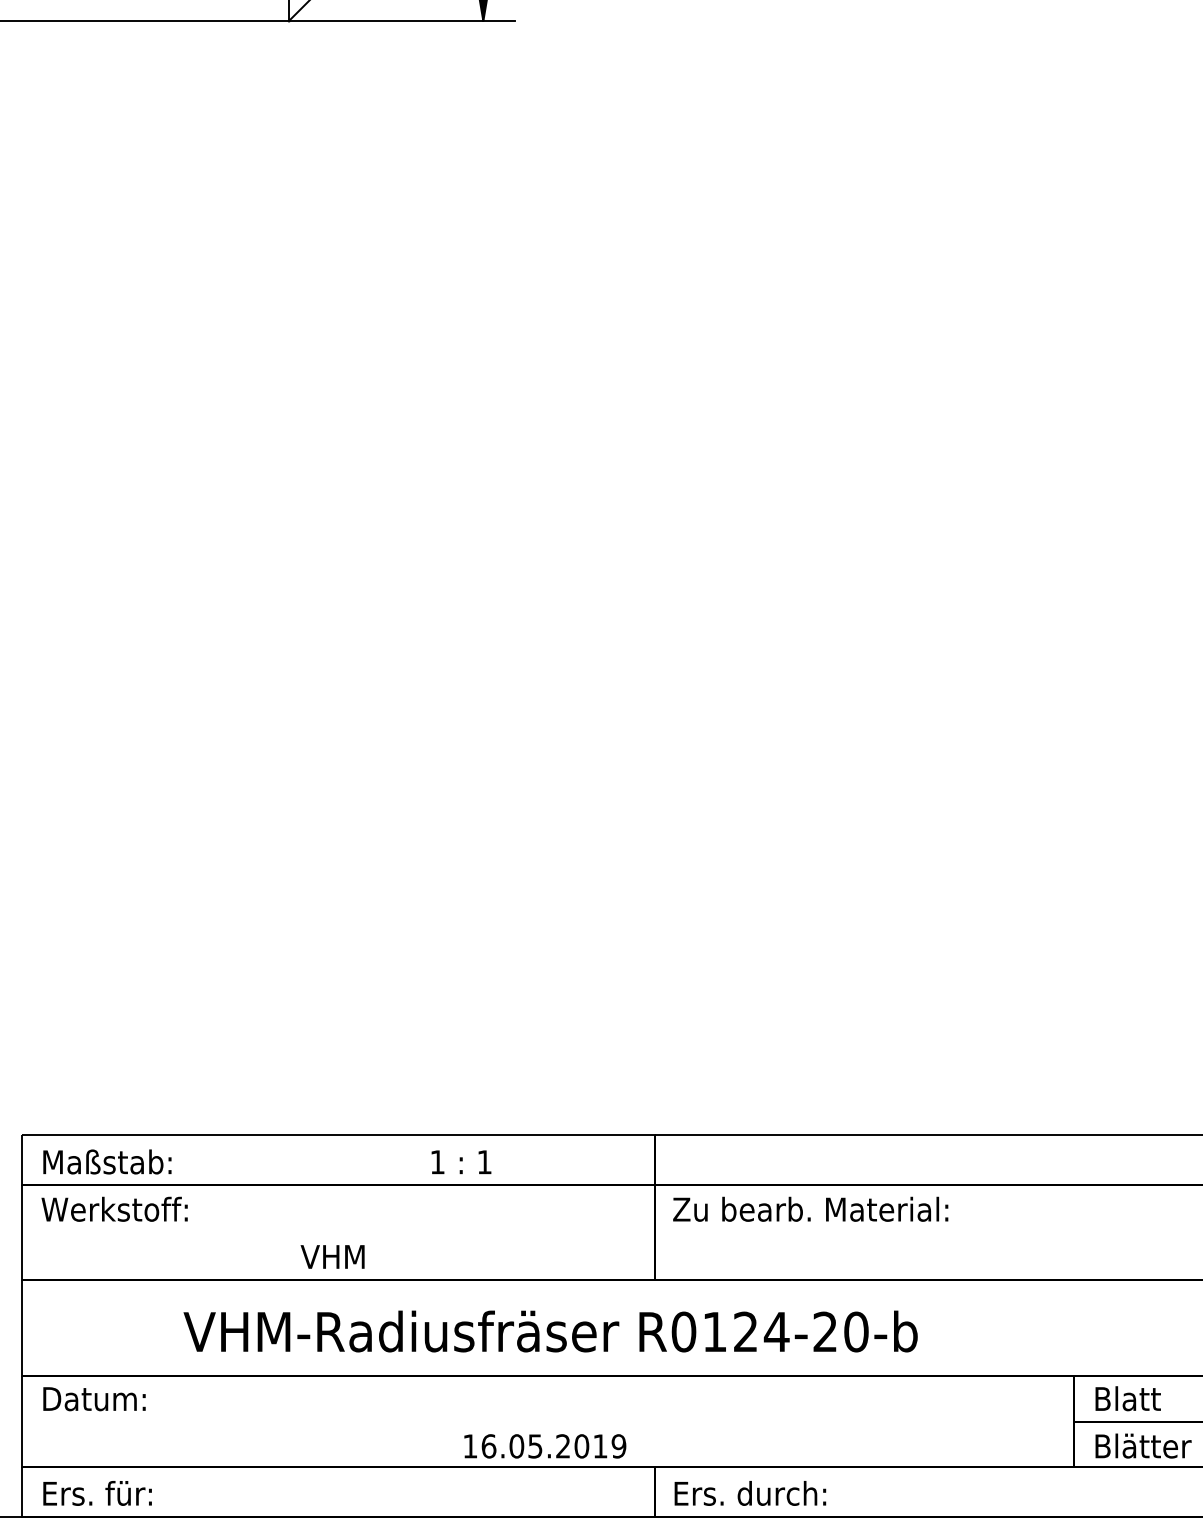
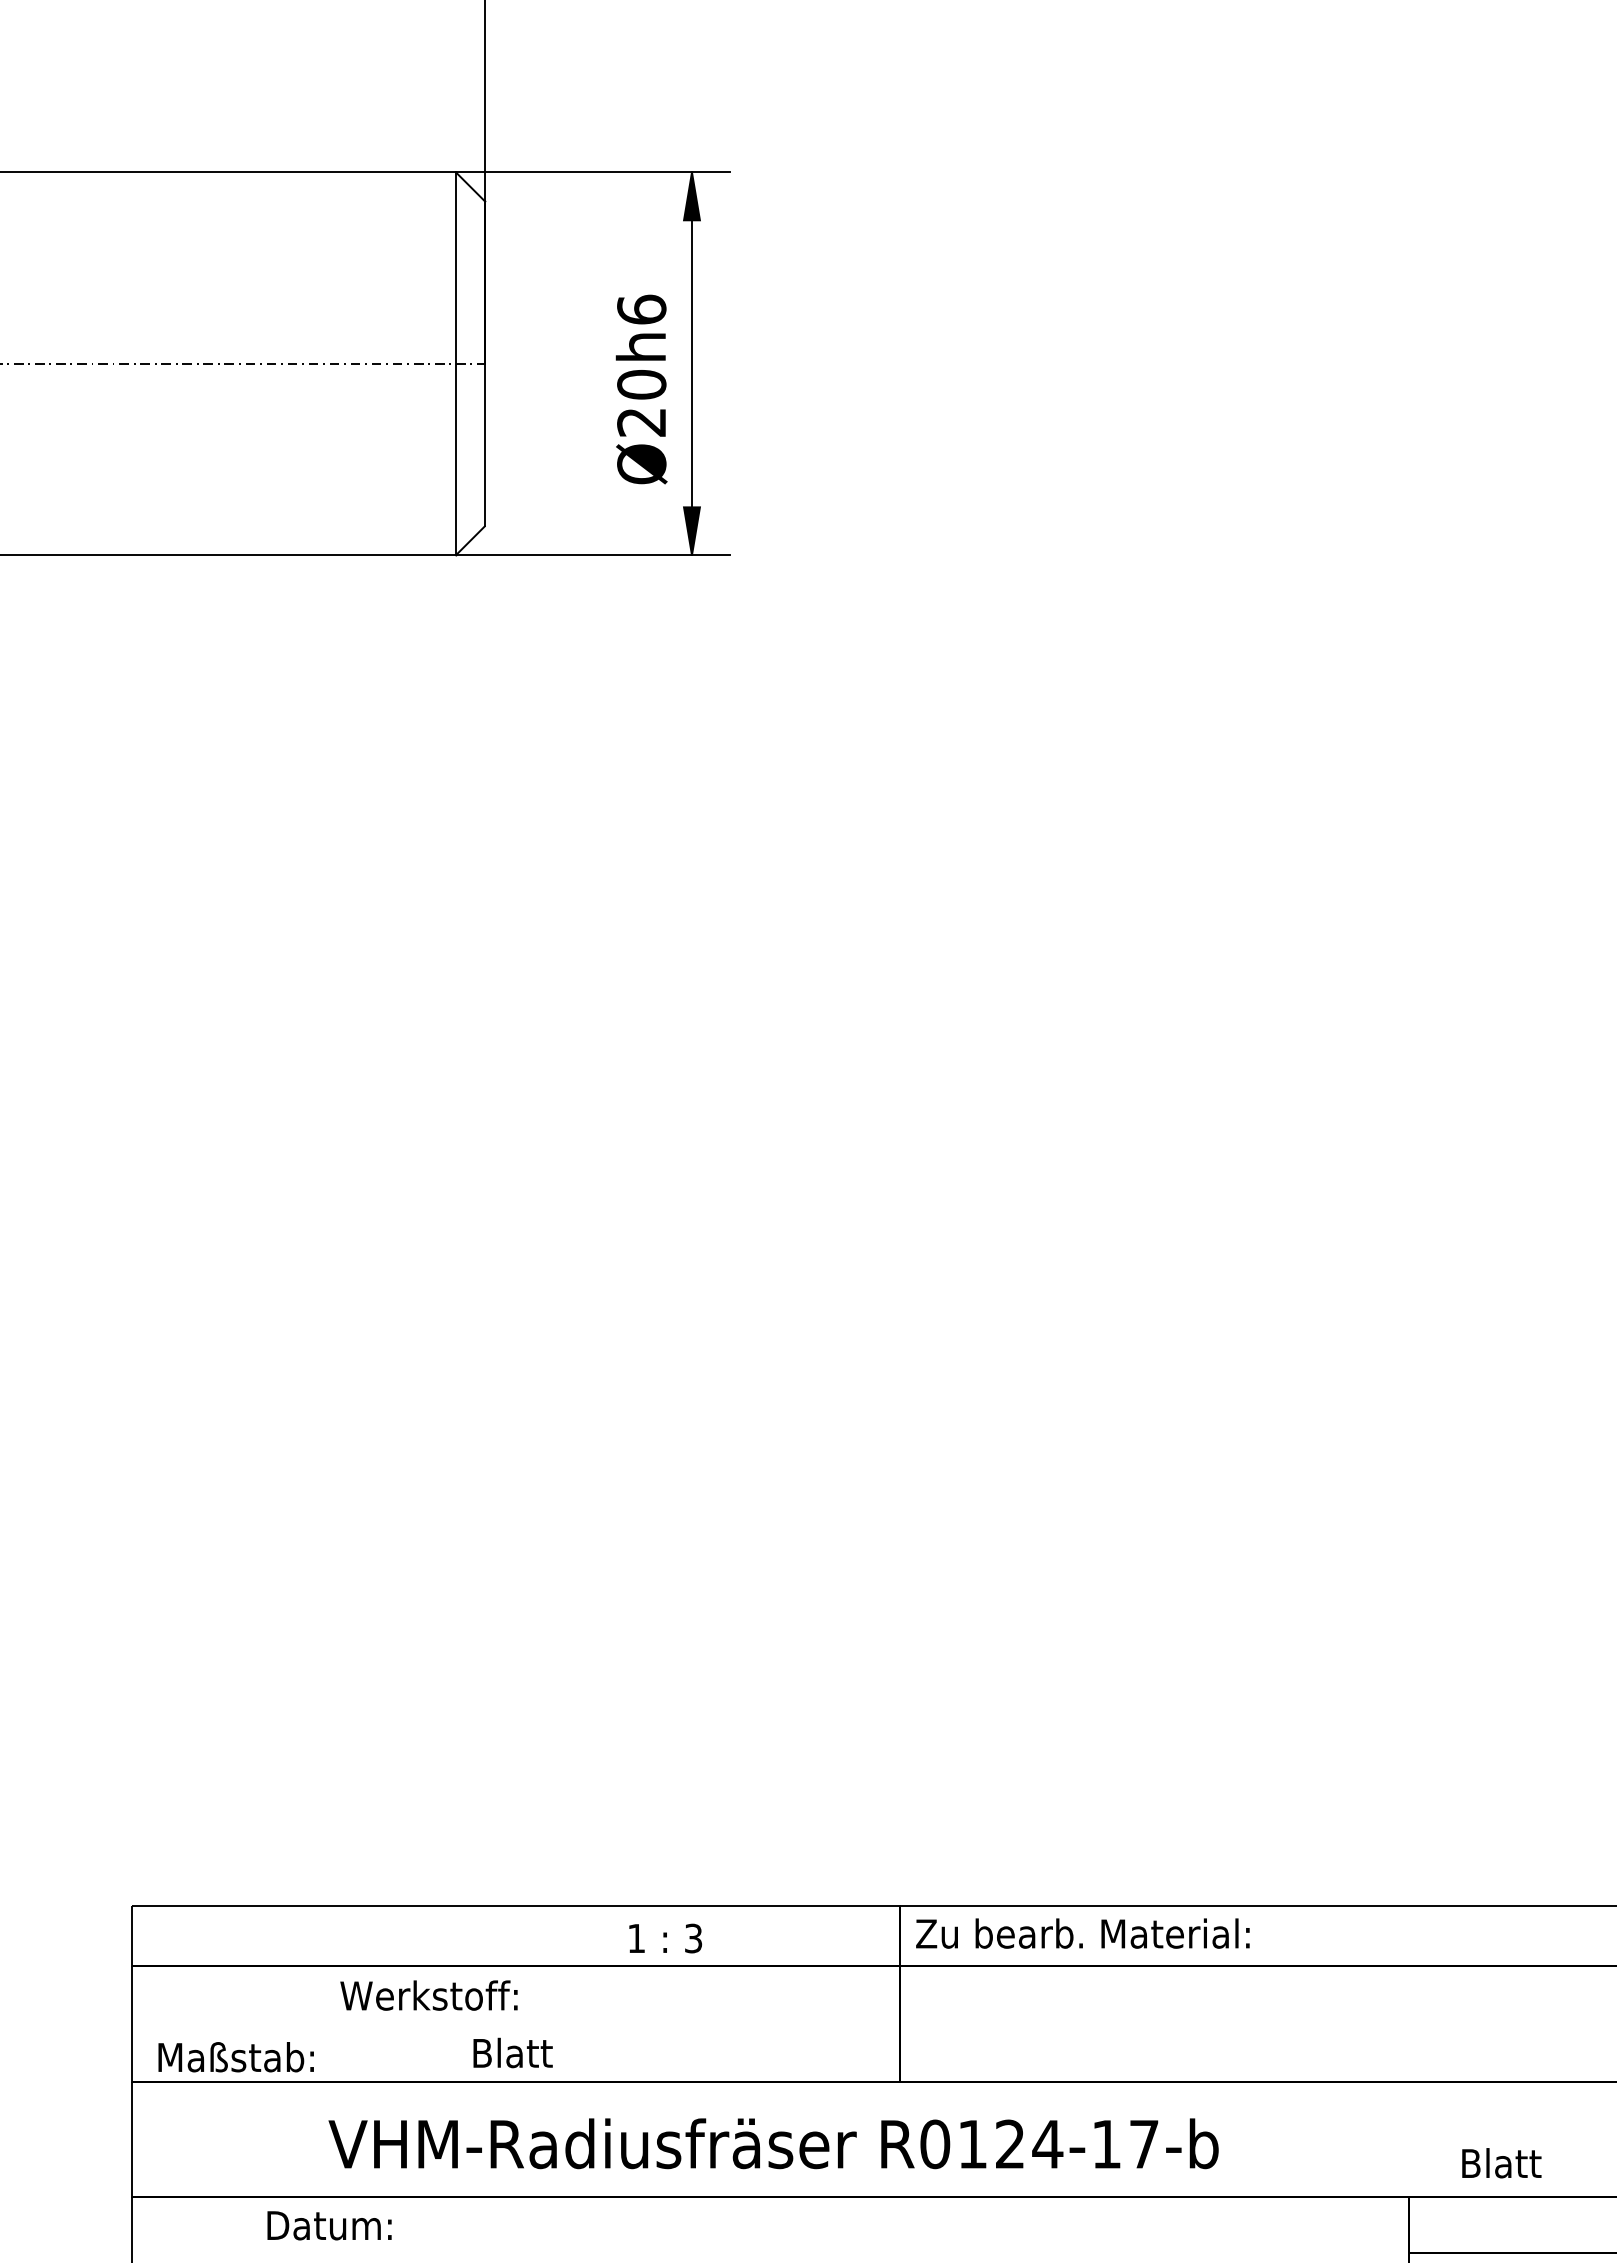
text: (106, 1162) -> (235, 2057), moved
text: (484, 1162) -> (693, 1938), 1 -> 3
text: (114, 1209) -> (428, 1995), moved
text: (810, 1209) -> (1082, 1933), moved
text: (334, 1256) -> (511, 2052), VHM -> Blatt
text: (840, 1332) -> (1125, 2144), R0124-20-b -> R0124-17-b
text: (94, 1398) -> (329, 2225), moved
text: (1127, 1398) -> (1501, 2163), moved

